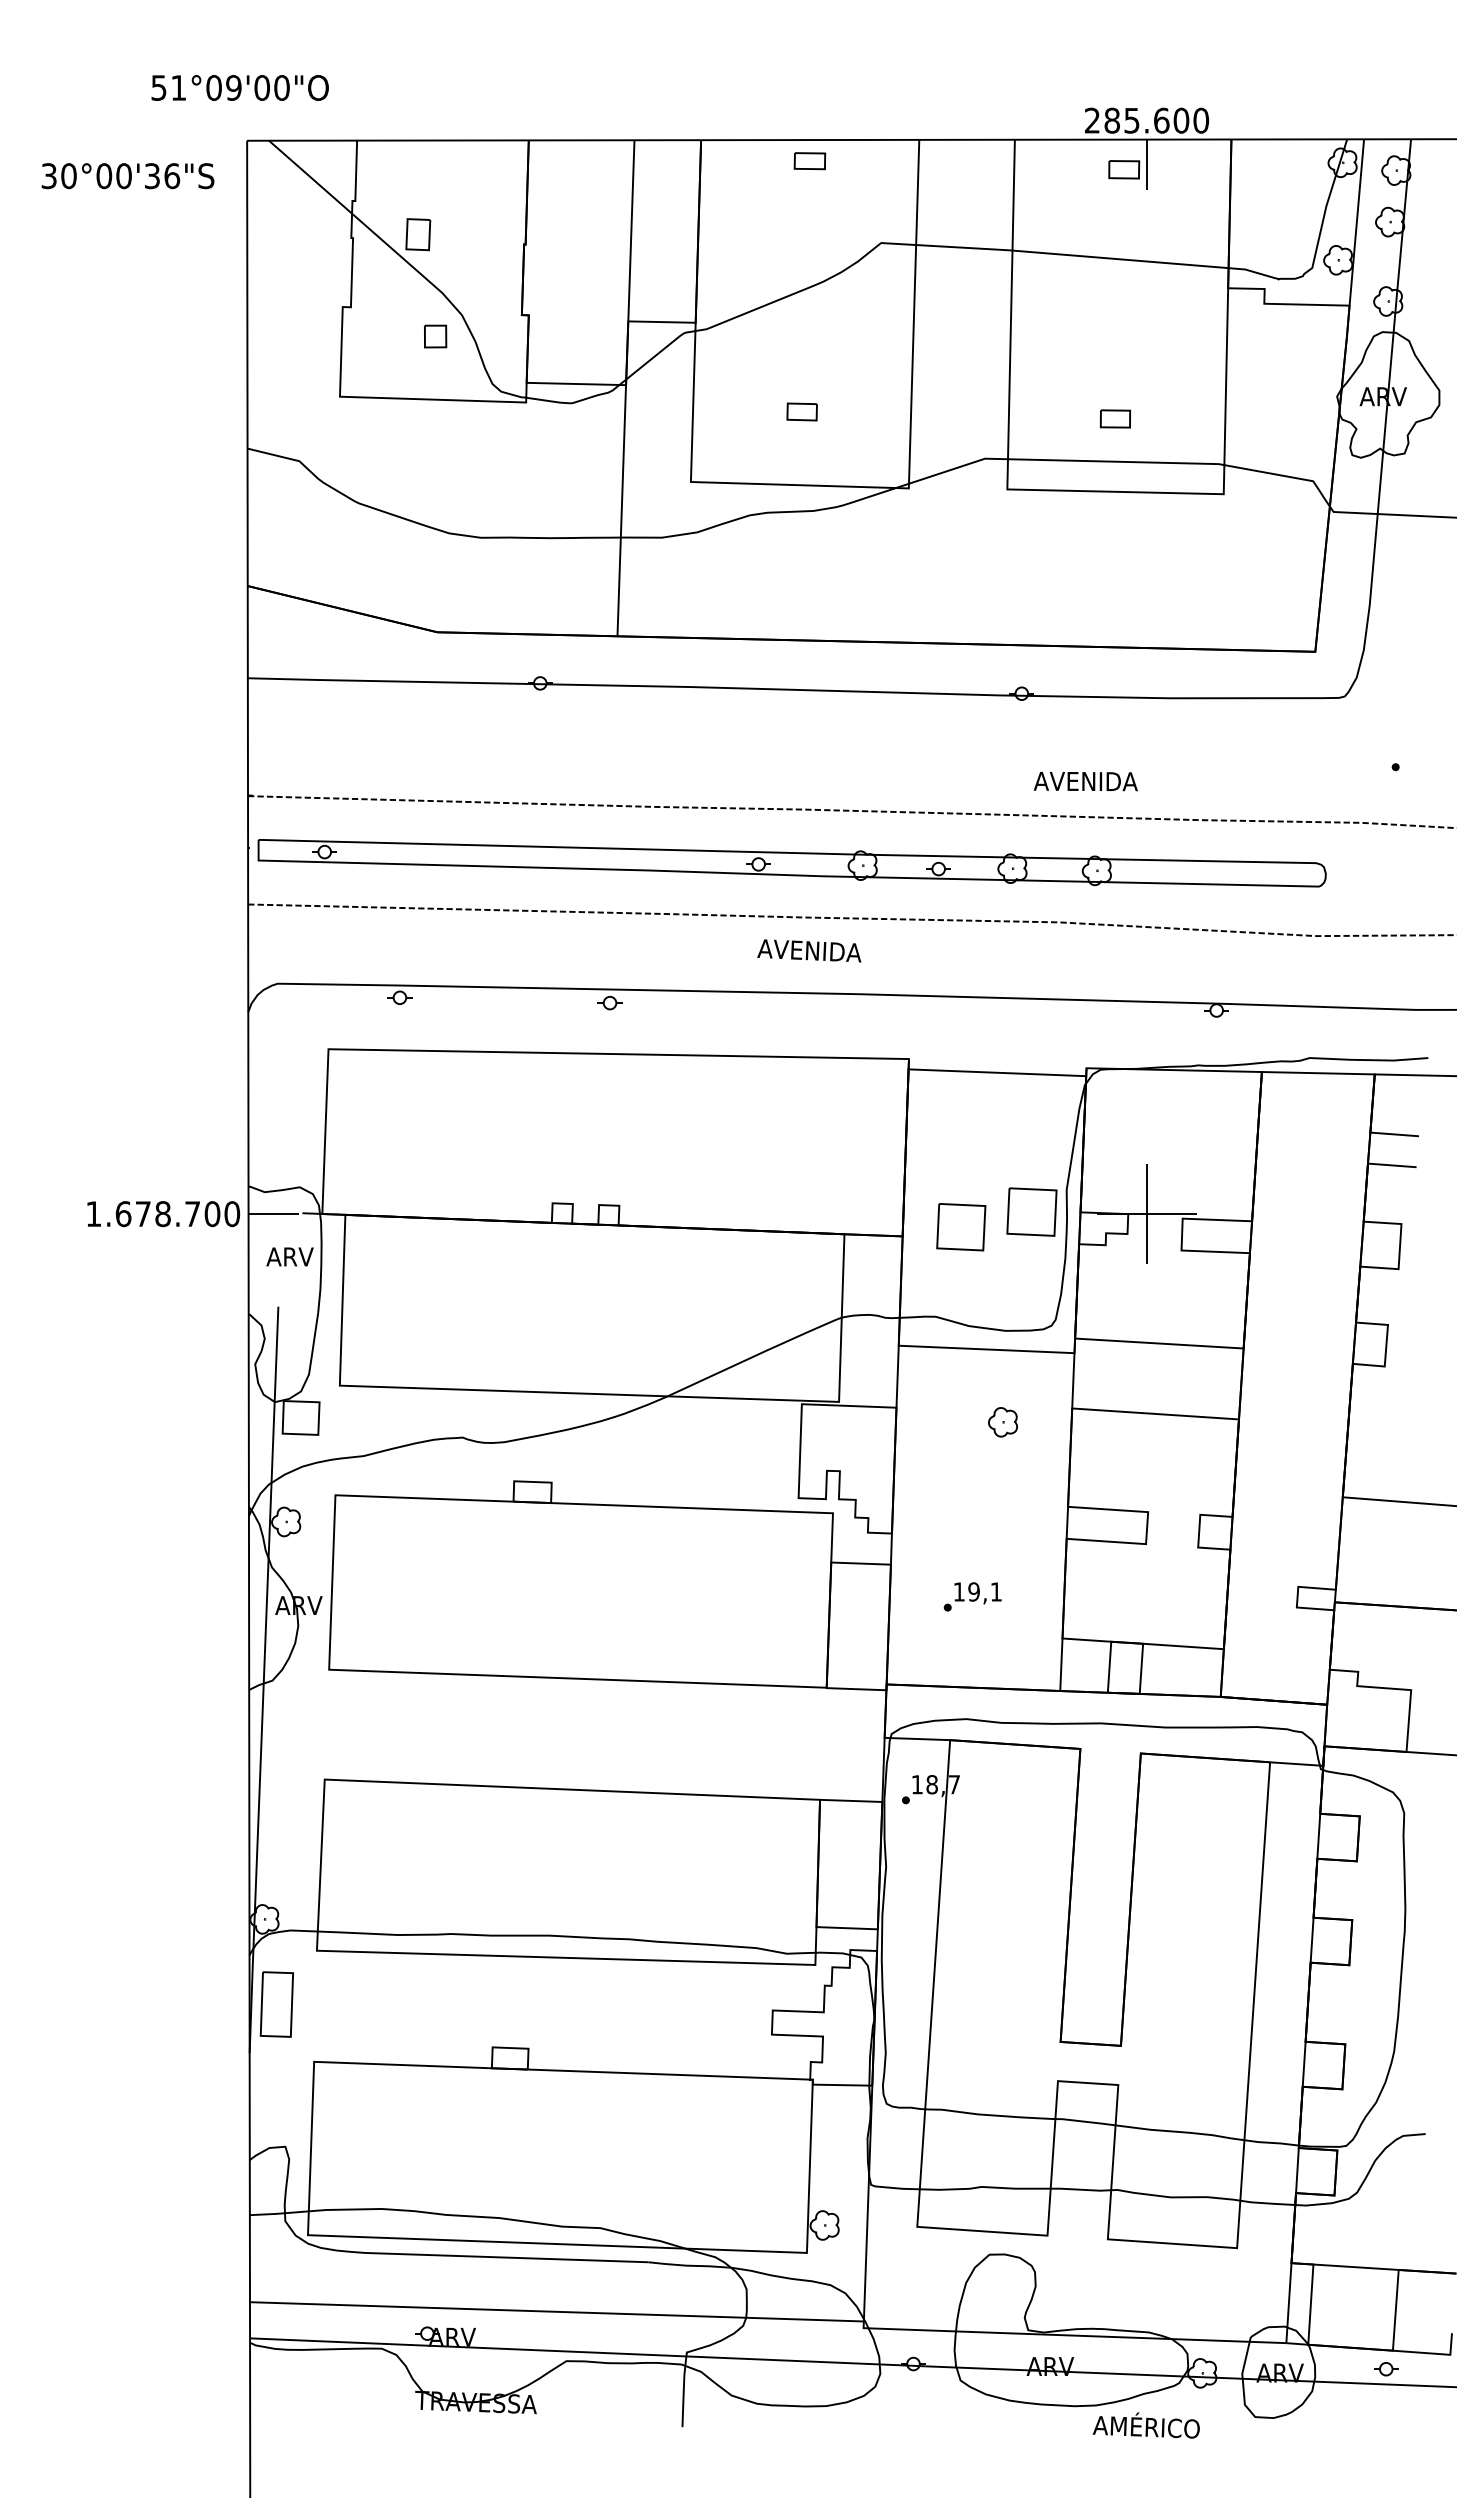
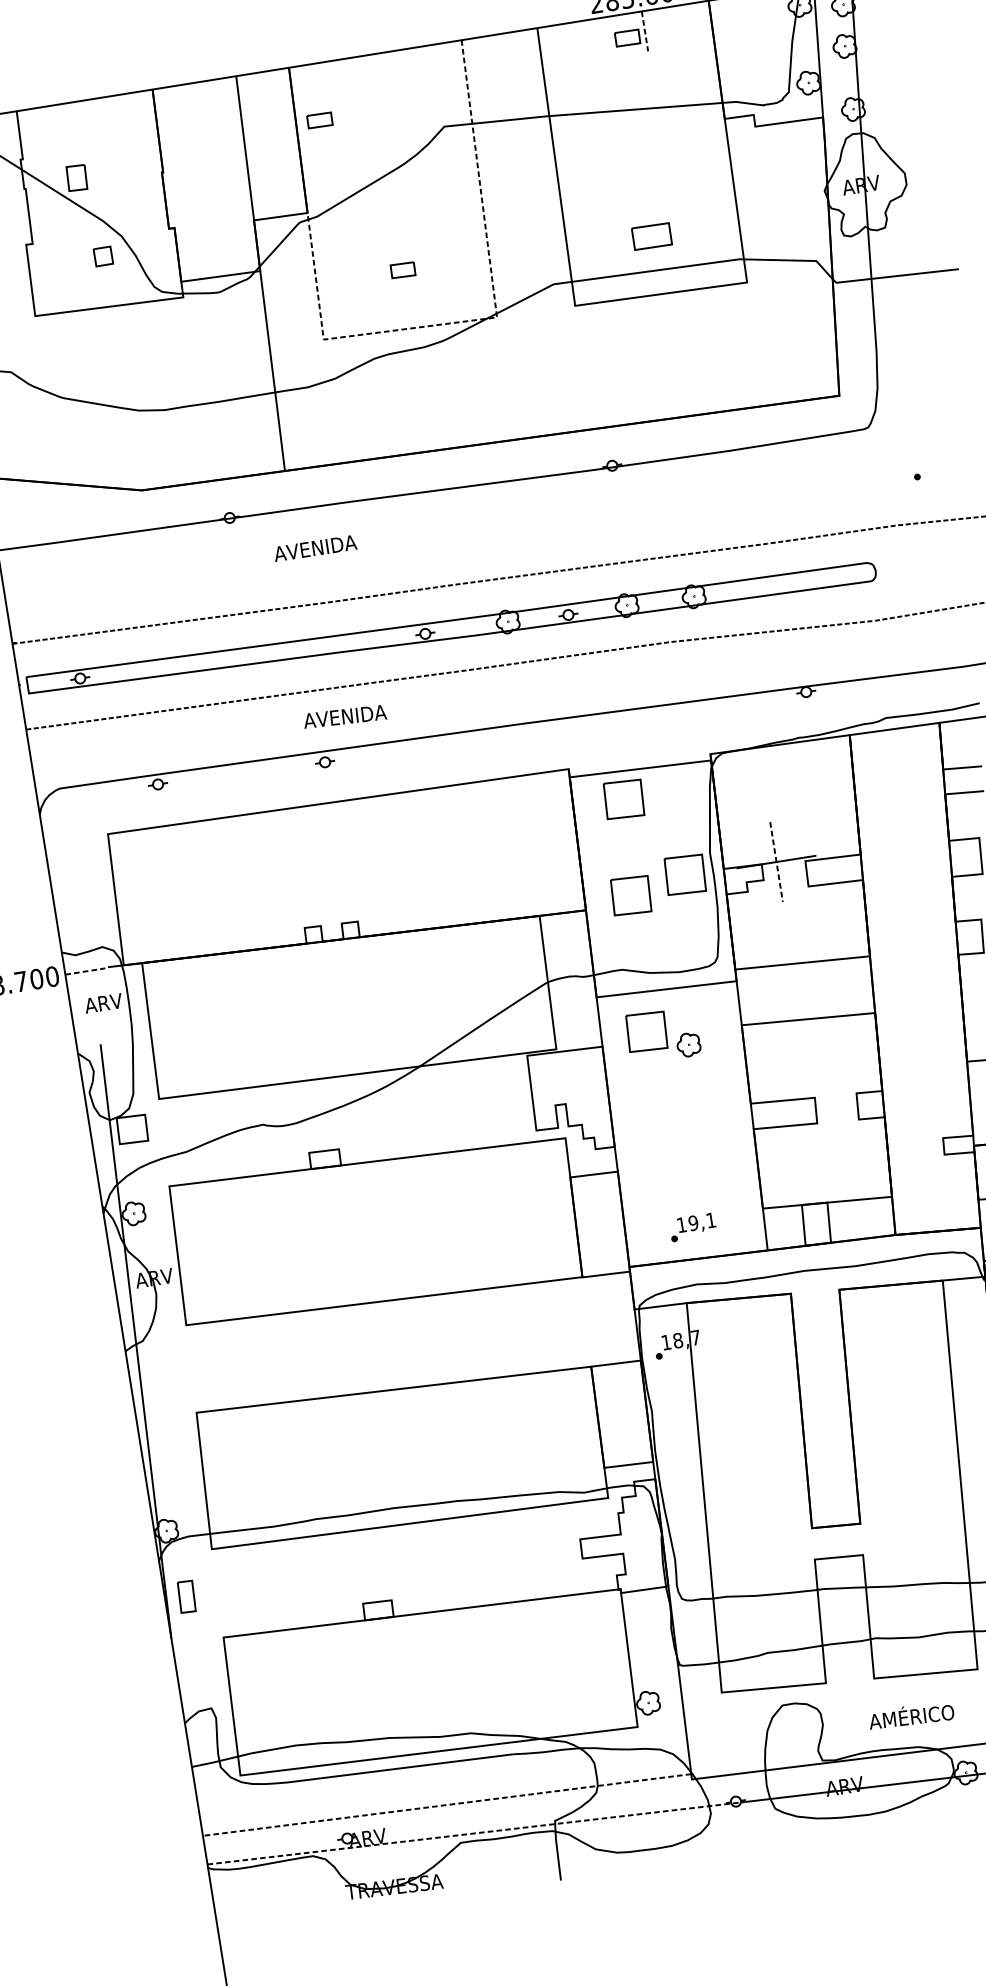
part: (809, 161) -> (319, 120), moved
line: (1146, 165) -> (644, 31), solid -> dashed
part: (1115, 418) -> (651, 236), size x1.6
line: (893, 487) -> (484, 318), solid -> dashed
text: (1085, 781) -> (315, 548), moved
text: (809, 950) -> (344, 716), moved
part: (971, 1107) -> (624, 799), added
line: (274, 1214) -> (85, 971), solid -> dashed
line: (1146, 1214) -> (776, 862), solid -> dashed
part: (953, 1397) -> (646, 1031), added
part: (972, 1596) -> (692, 1226), moved
part: (276, 2004) -> (186, 1596), size x0.6
line: (556, 2311) -> (446, 1804), solid -> dashed
line: (587, 2352) -> (476, 1833), solid -> dashed
text: (1145, 2425) -> (910, 1715), moved

